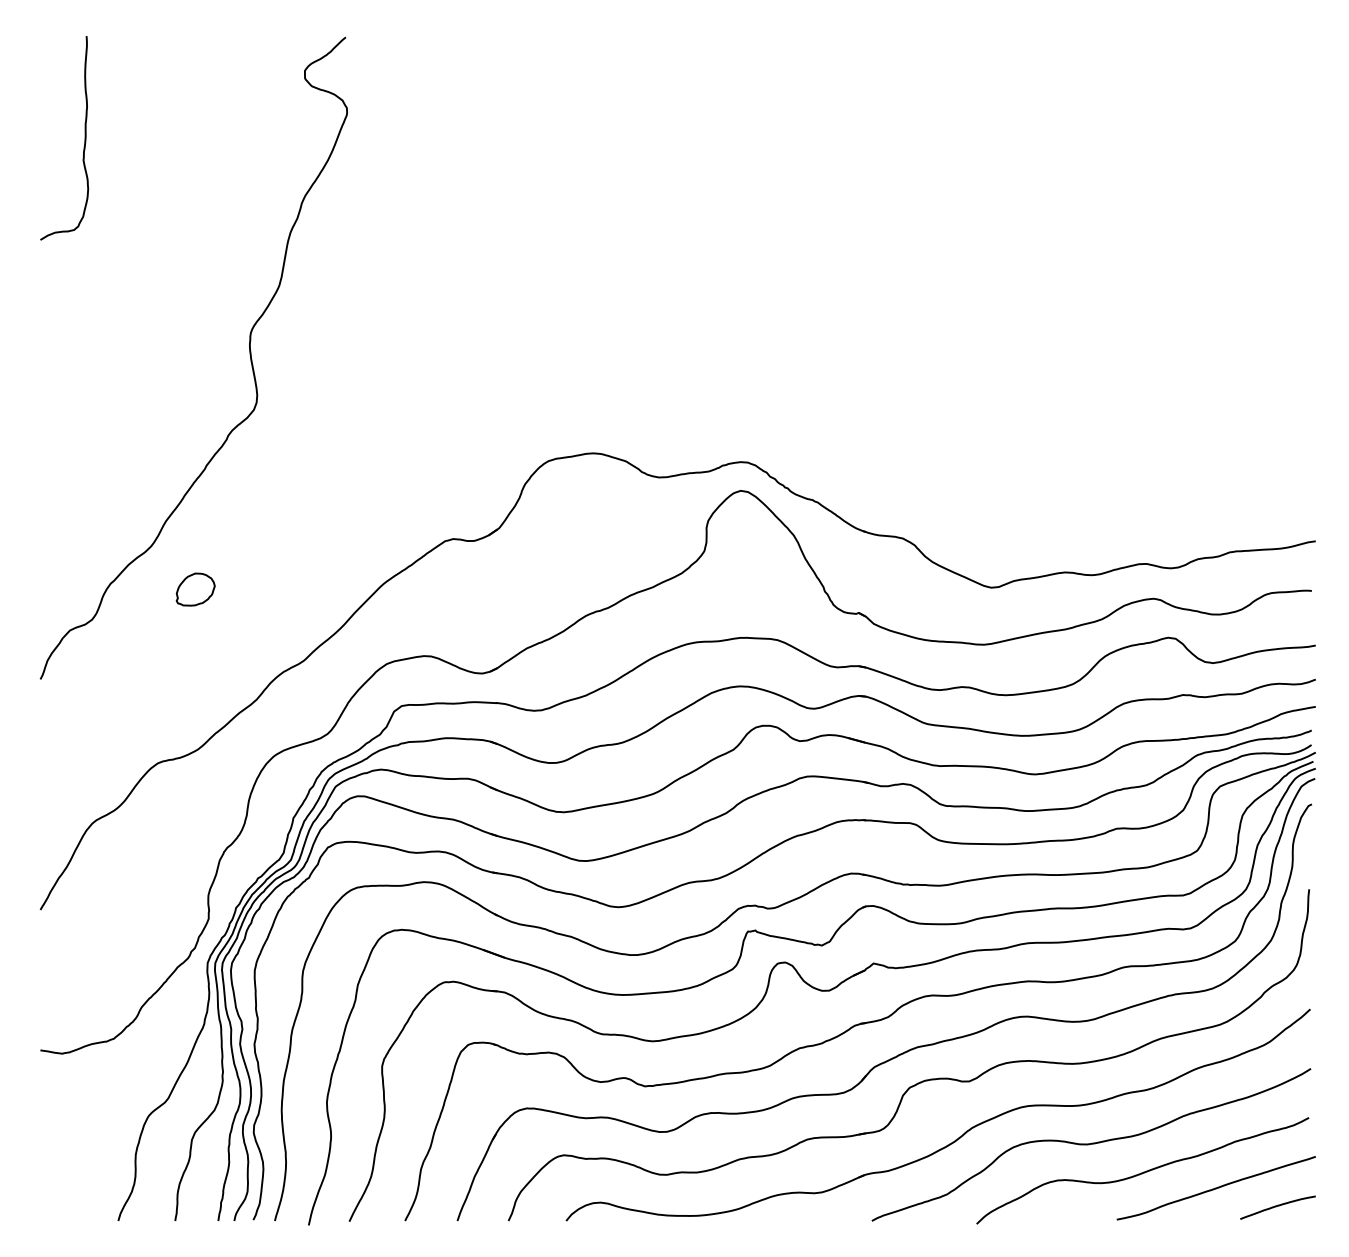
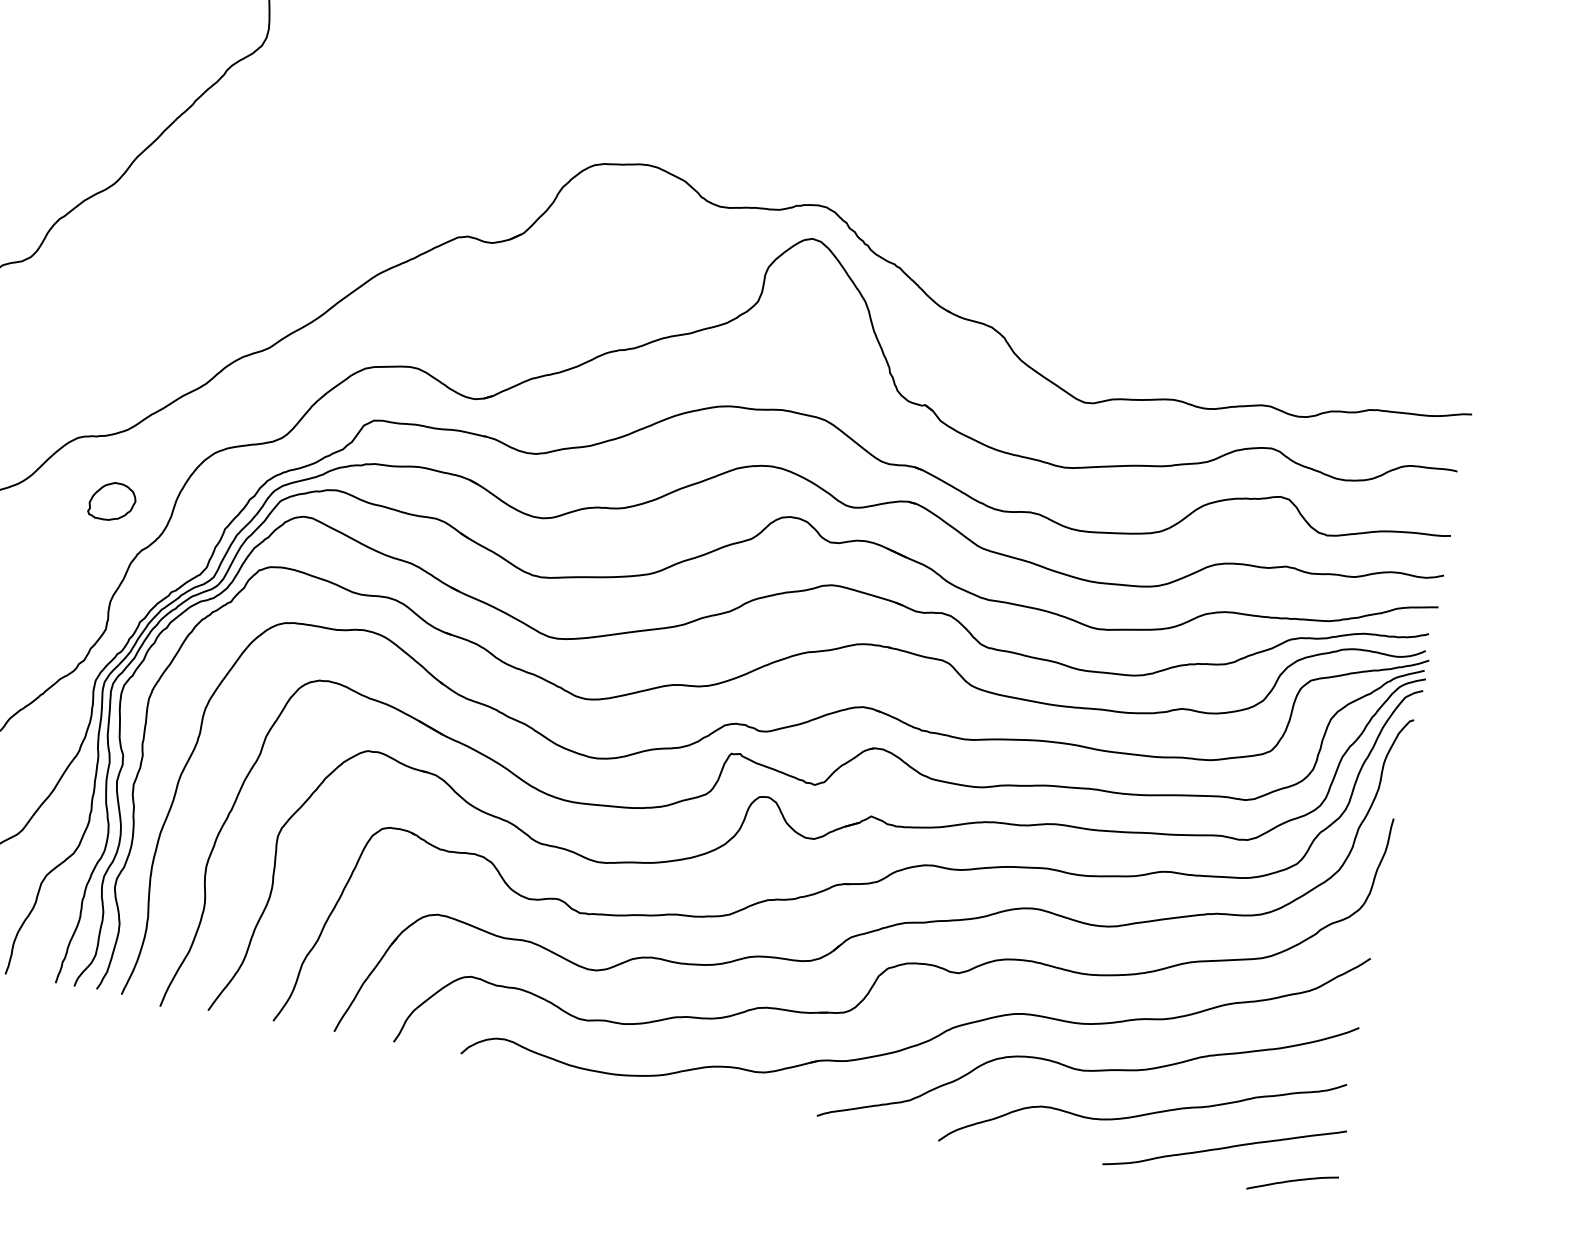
part: (195, 589) -> (112, 501), moved

